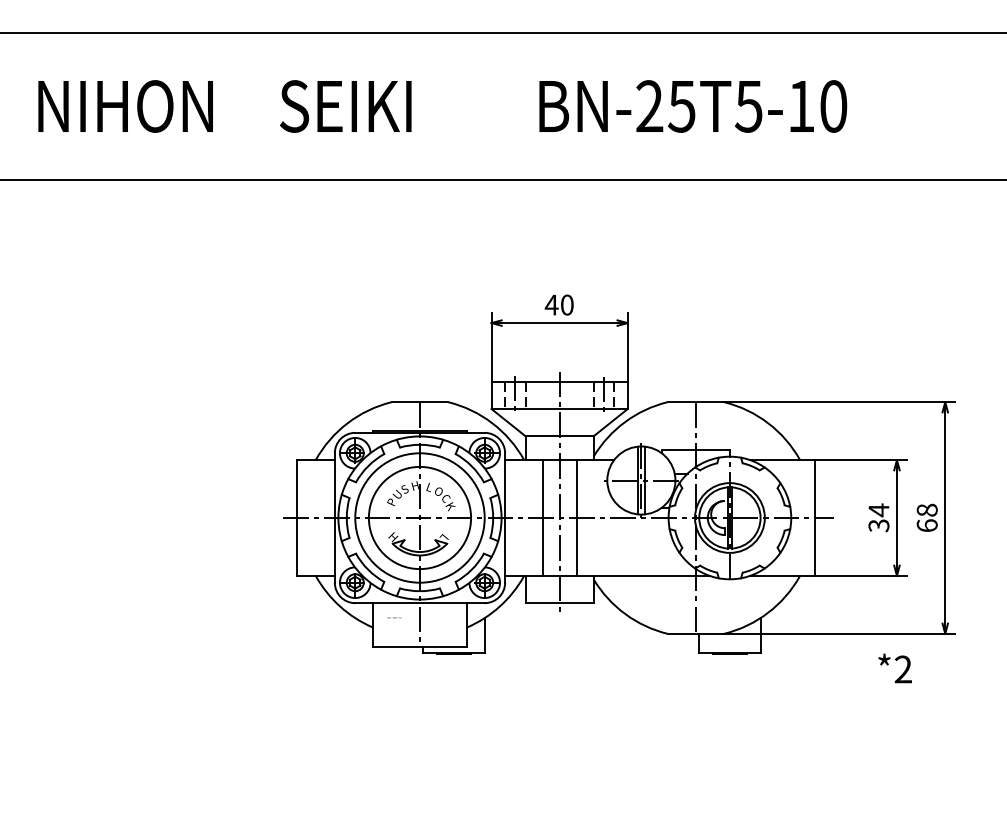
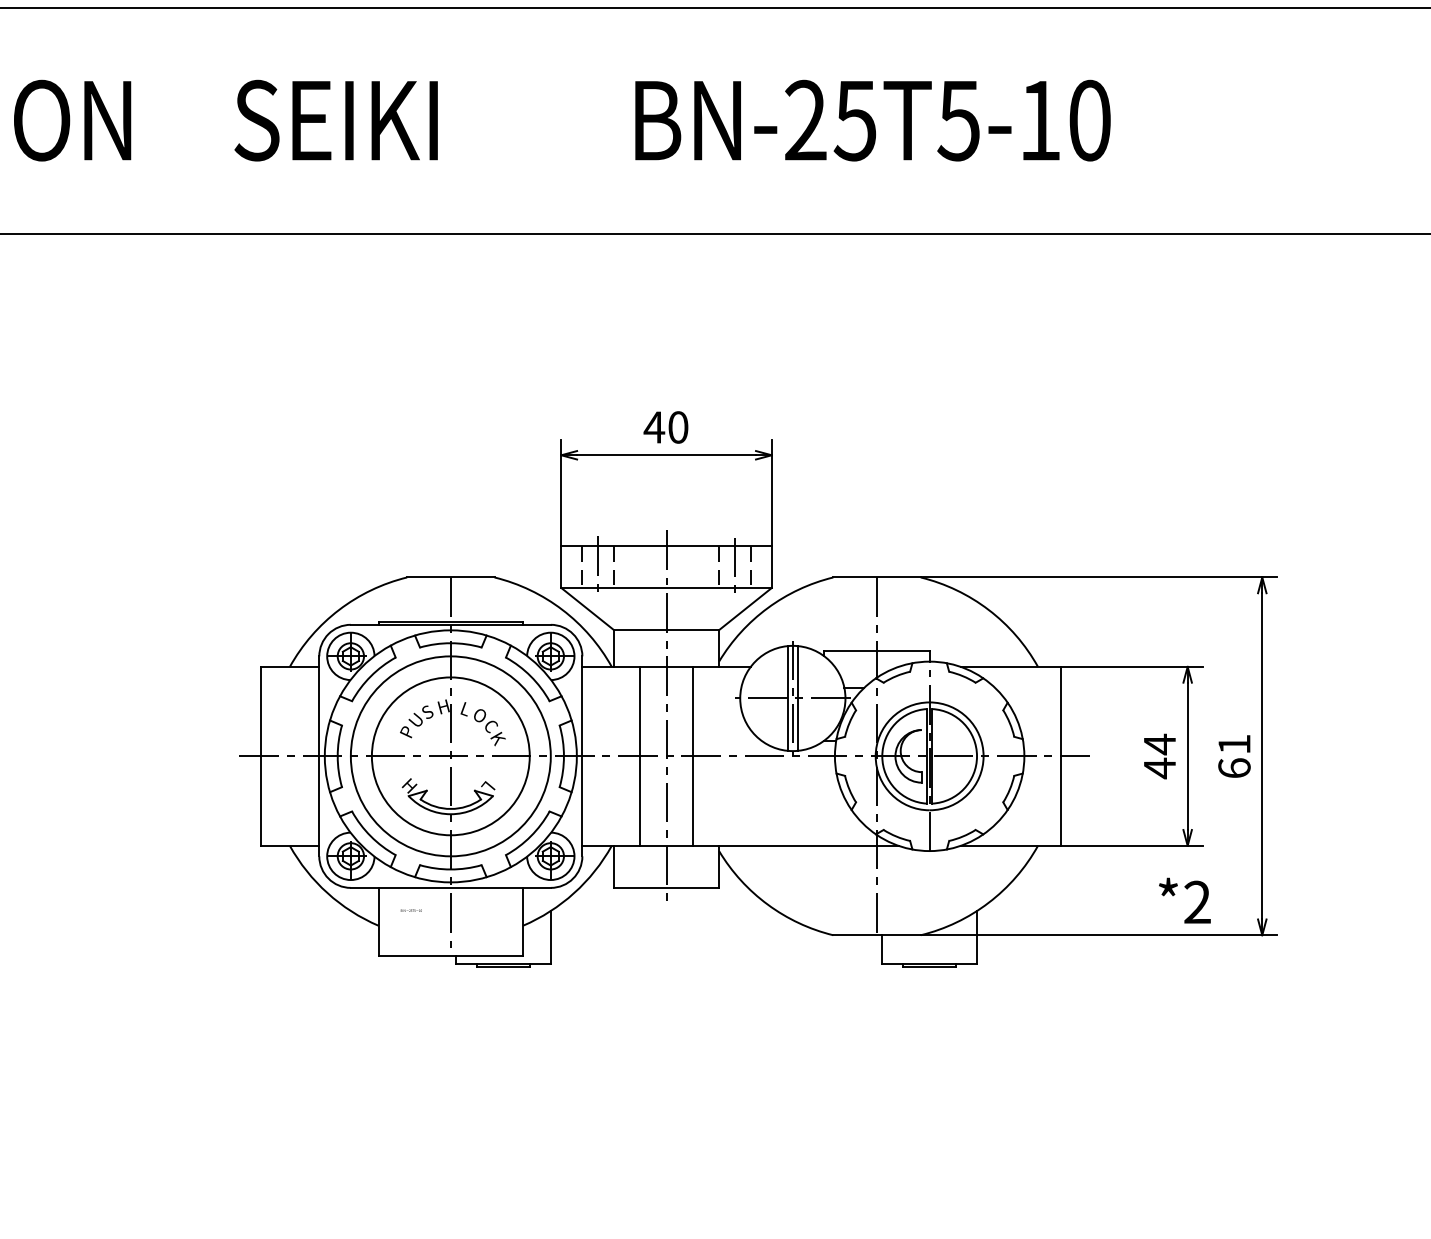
text: (926, 509) -> (1233, 743), 68 -> 61
text: (878, 525) -> (1159, 767), 34 -> 44
text: (894, 668) -> (1183, 900), moved

